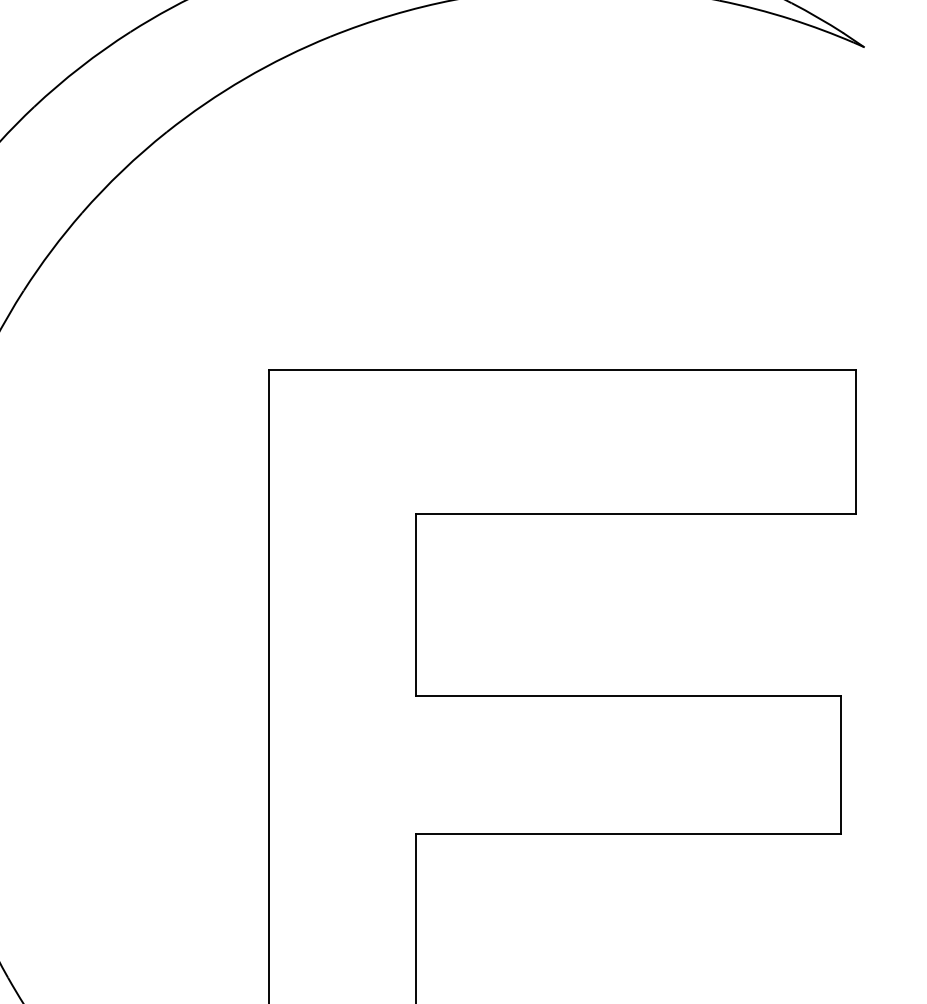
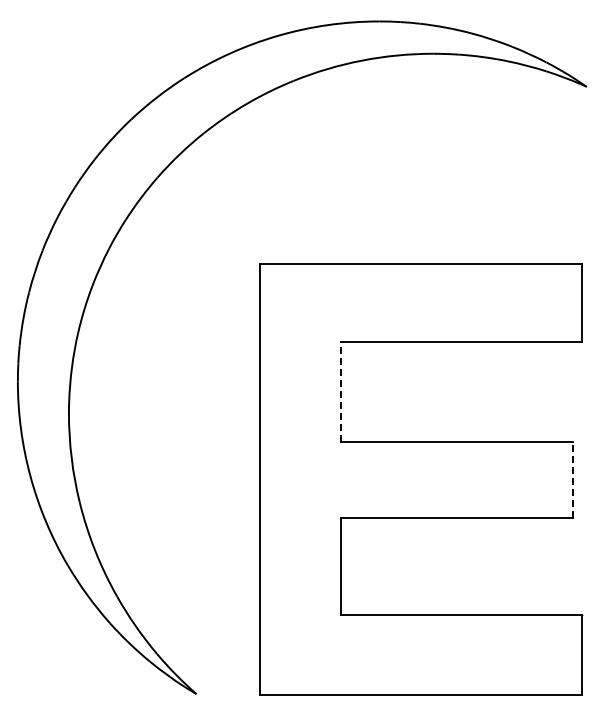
line: (415, 605) -> (340, 392), solid -> dashed
line: (840, 764) -> (573, 479), solid -> dashed

